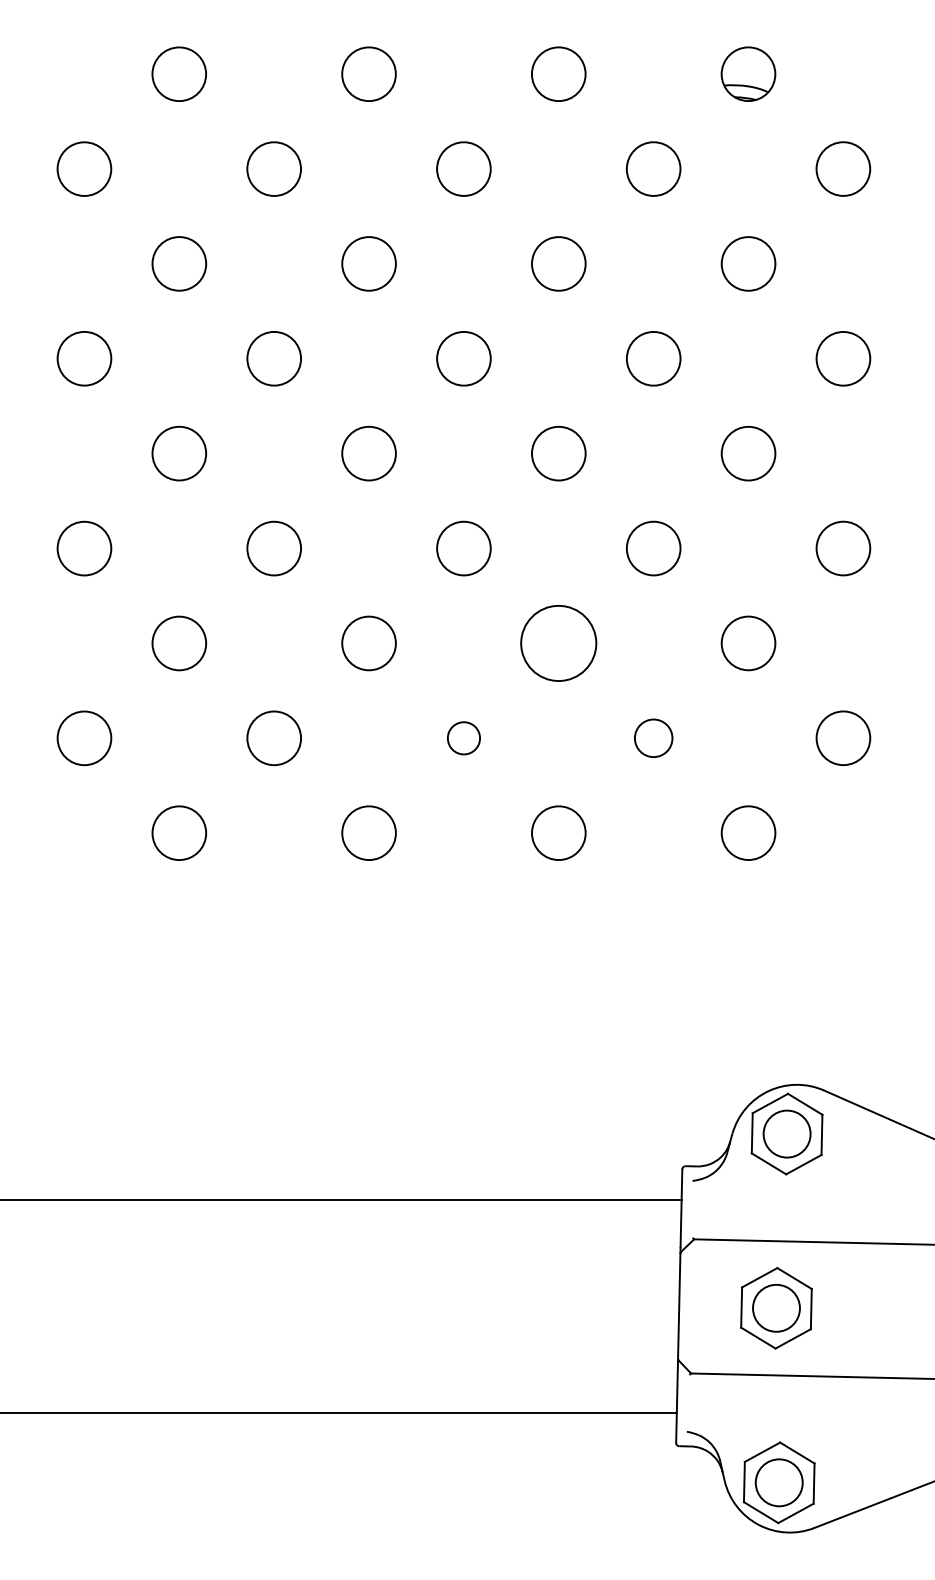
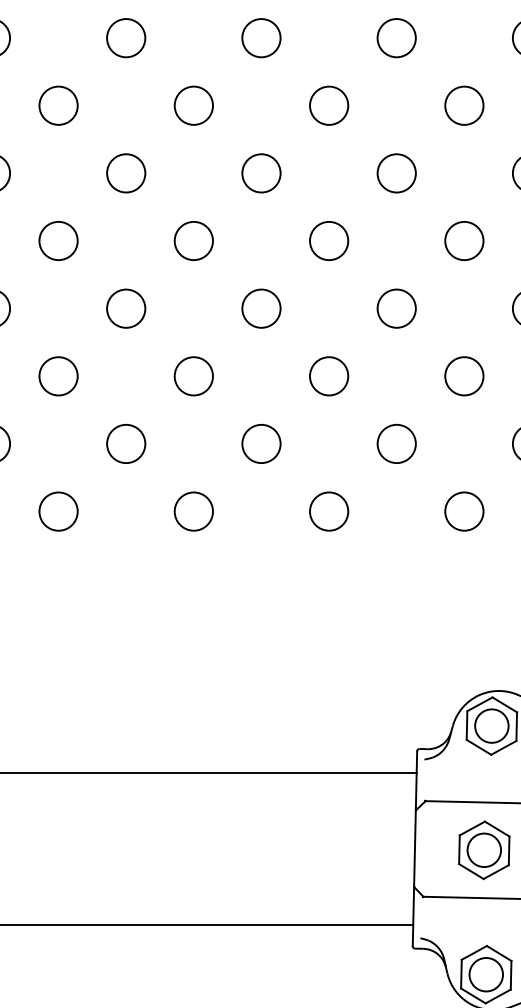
circle: (558, 643) -> (328, 376), size x0.71
circle: (463, 738) -> (261, 444), size x1.67
circle: (653, 738) -> (396, 444), size x1.43

